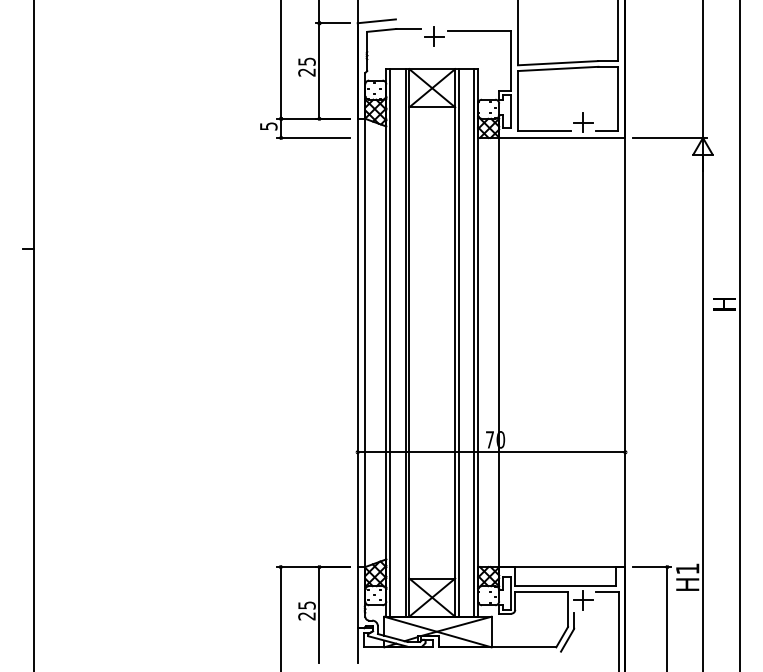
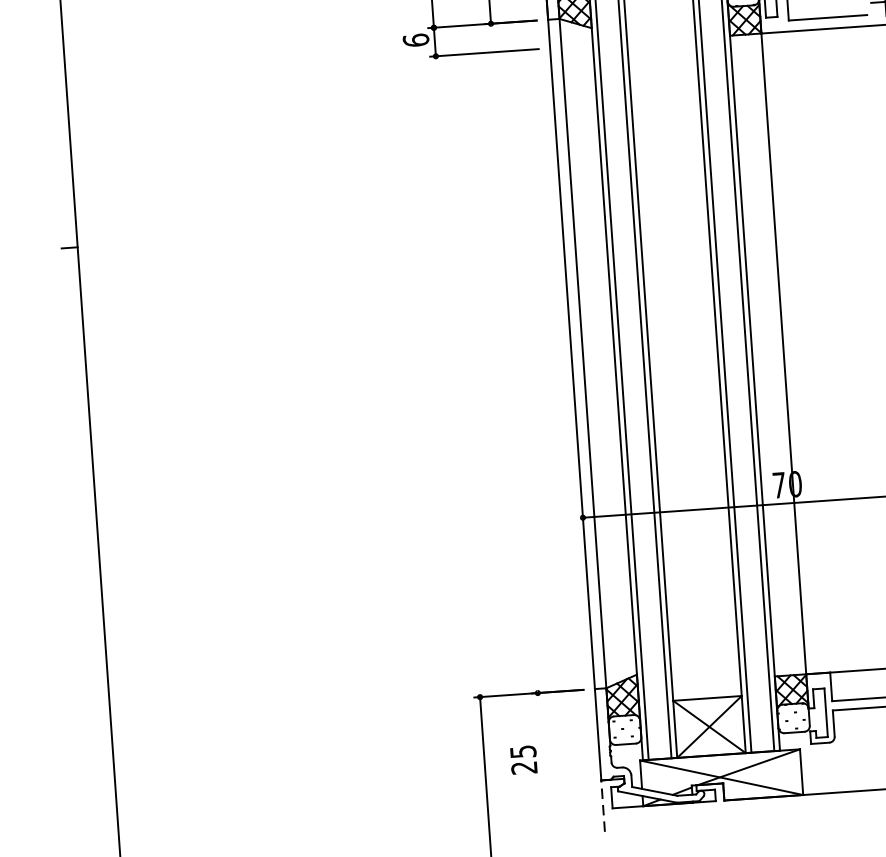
text: (268, 126) -> (415, 40), 5 -> 6
line: (319, 614) -> (542, 763), removed
line: (357, 644) -> (602, 804), solid -> dashed

